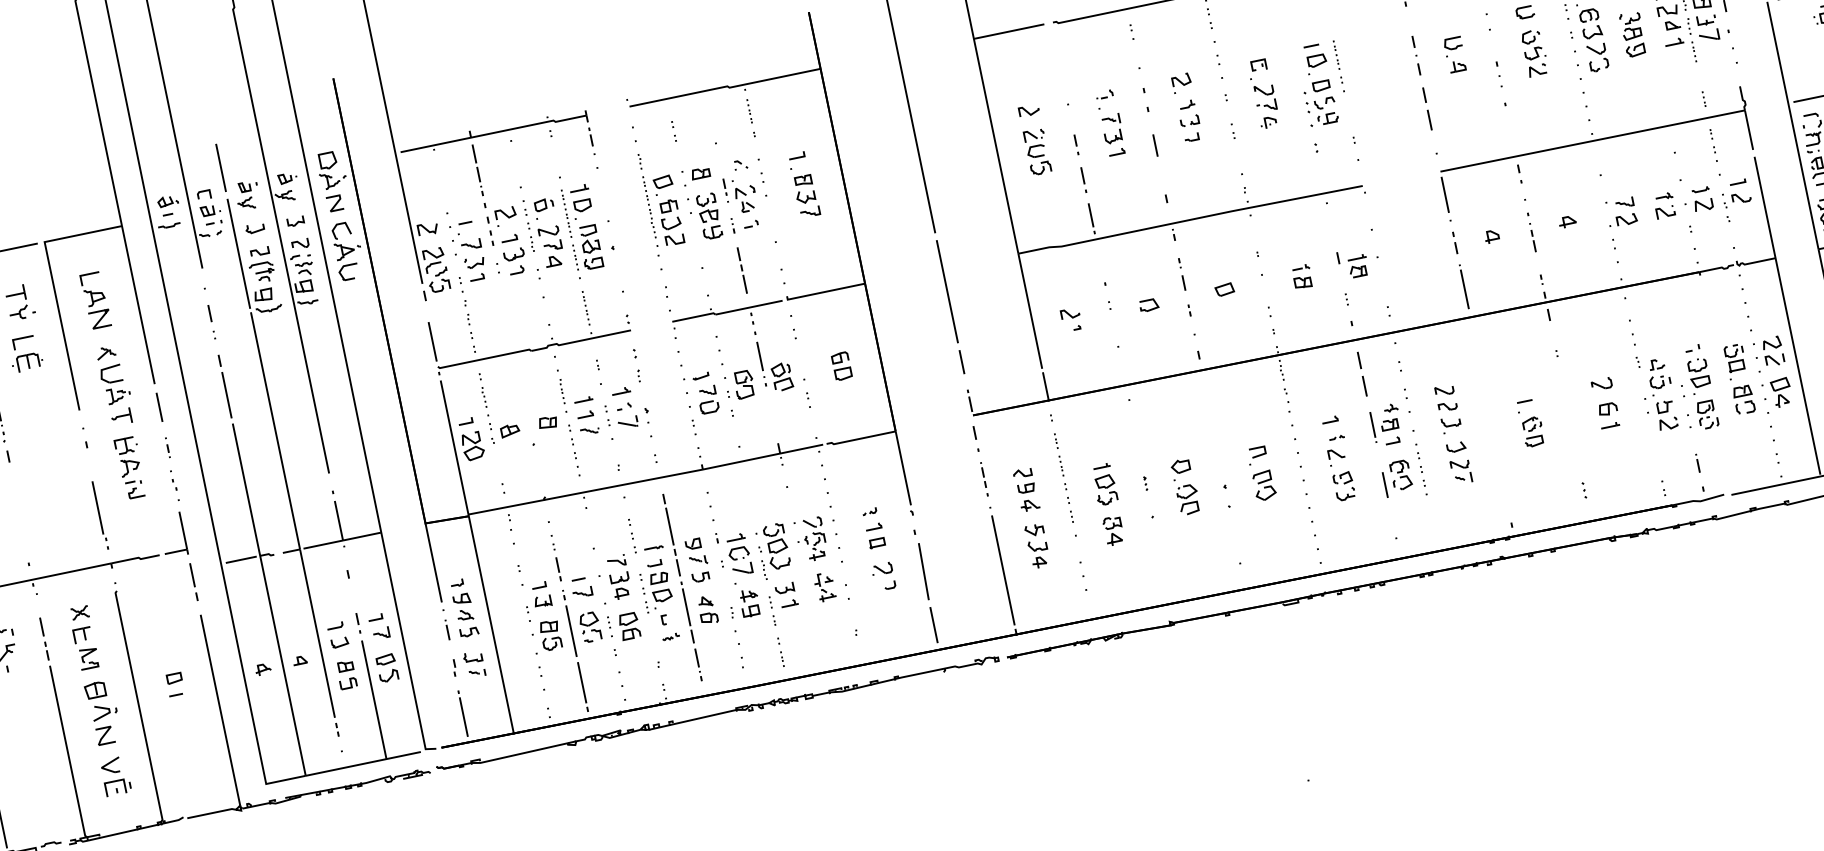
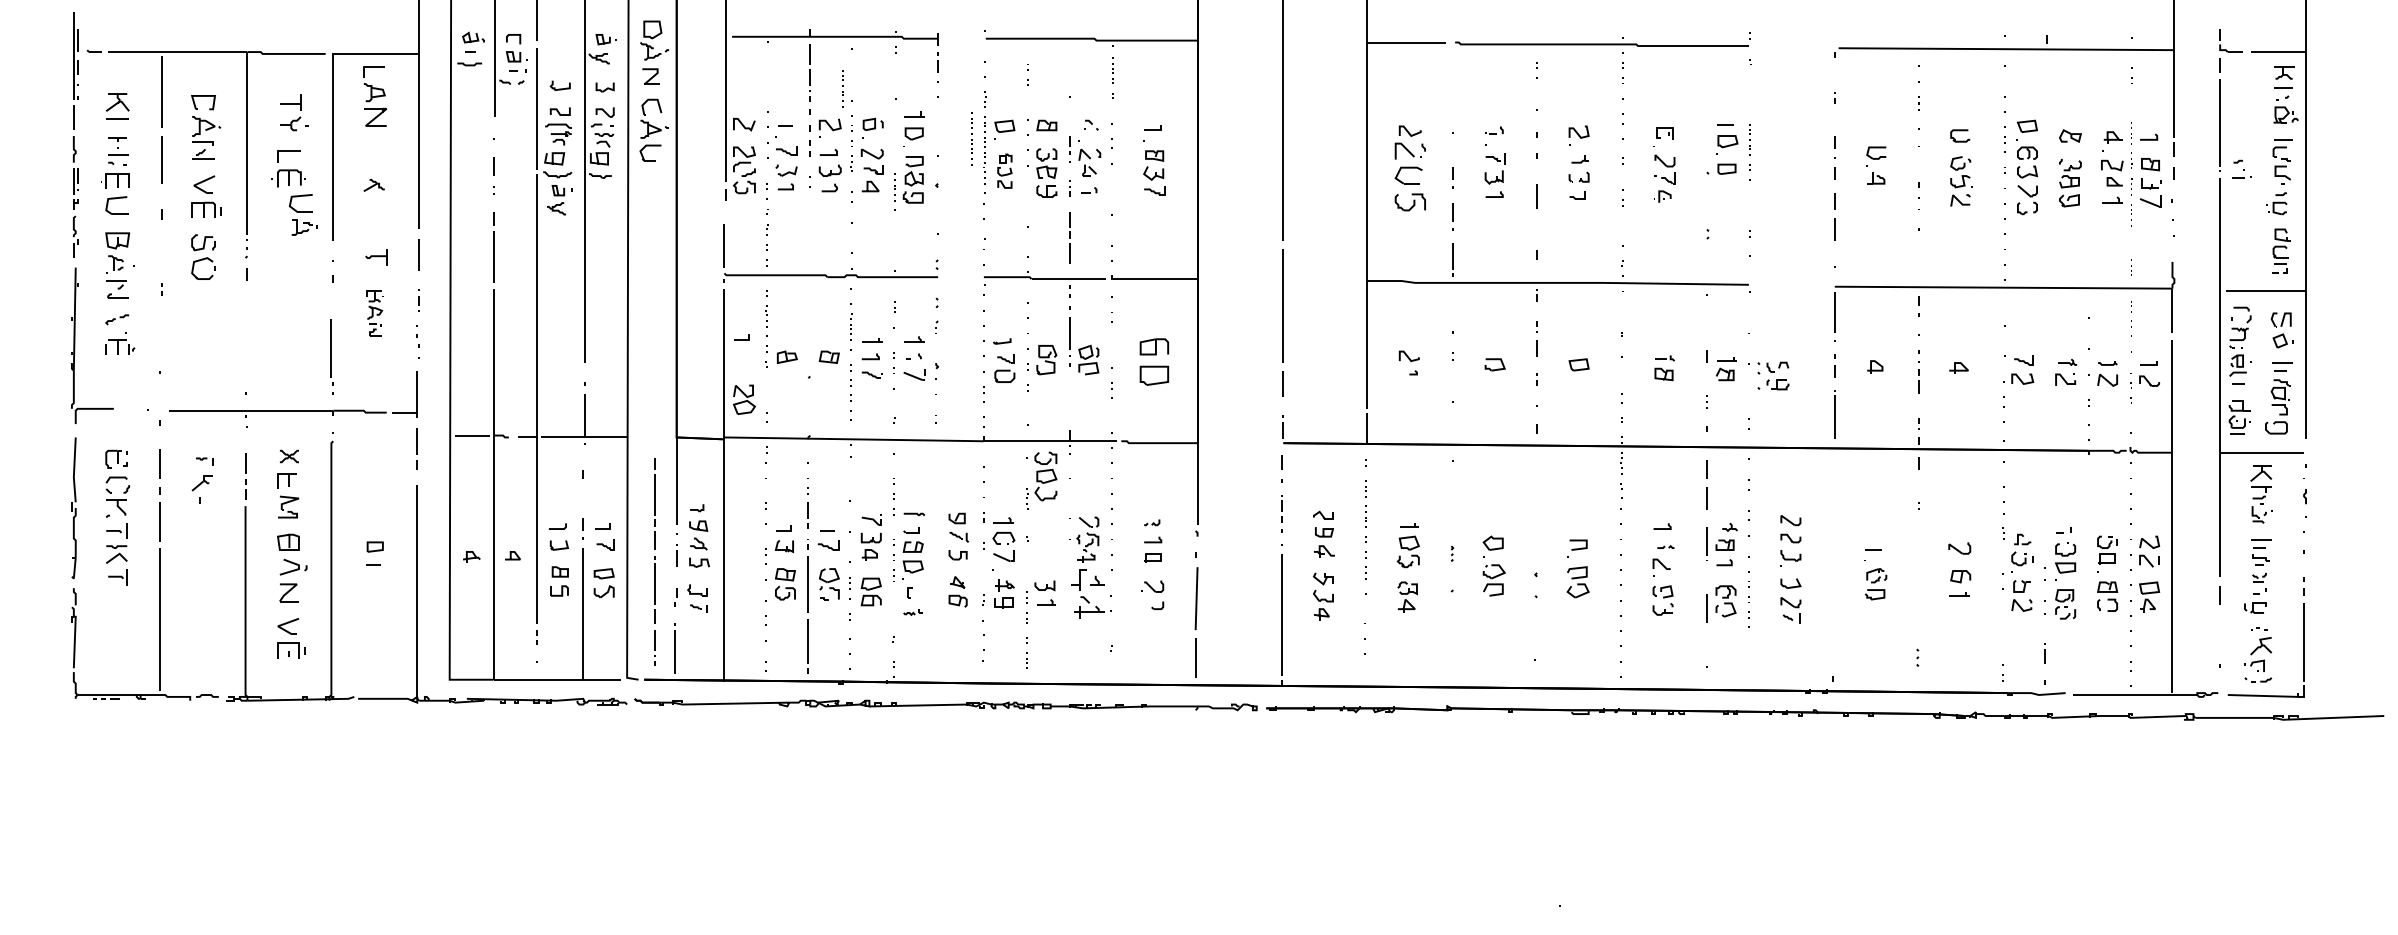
part: (1322, 111) -> (1773, 375), moved
part: (1036, 151) -> (1409, 176), size x1.4
part: (247, 195) -> (559, 200), moved
part: (565, 213) -> (971, 138), moved
part: (670, 221) -> (1004, 170), size x0.7
part: (96, 300) -> (375, 96), moved
part: (585, 308) -> (842, 88), moved
part: (841, 365) -> (1154, 361), size x1.6
part: (114, 384) -> (302, 214), moved
part: (472, 446) -> (743, 399), moved
part: (131, 467) -> (375, 313), size x0.7
part: (773, 550) -> (1041, 480), moved
line: (681, 585) -> (654, 559), moved
part: (824, 587) -> (1087, 593), size x1.6

